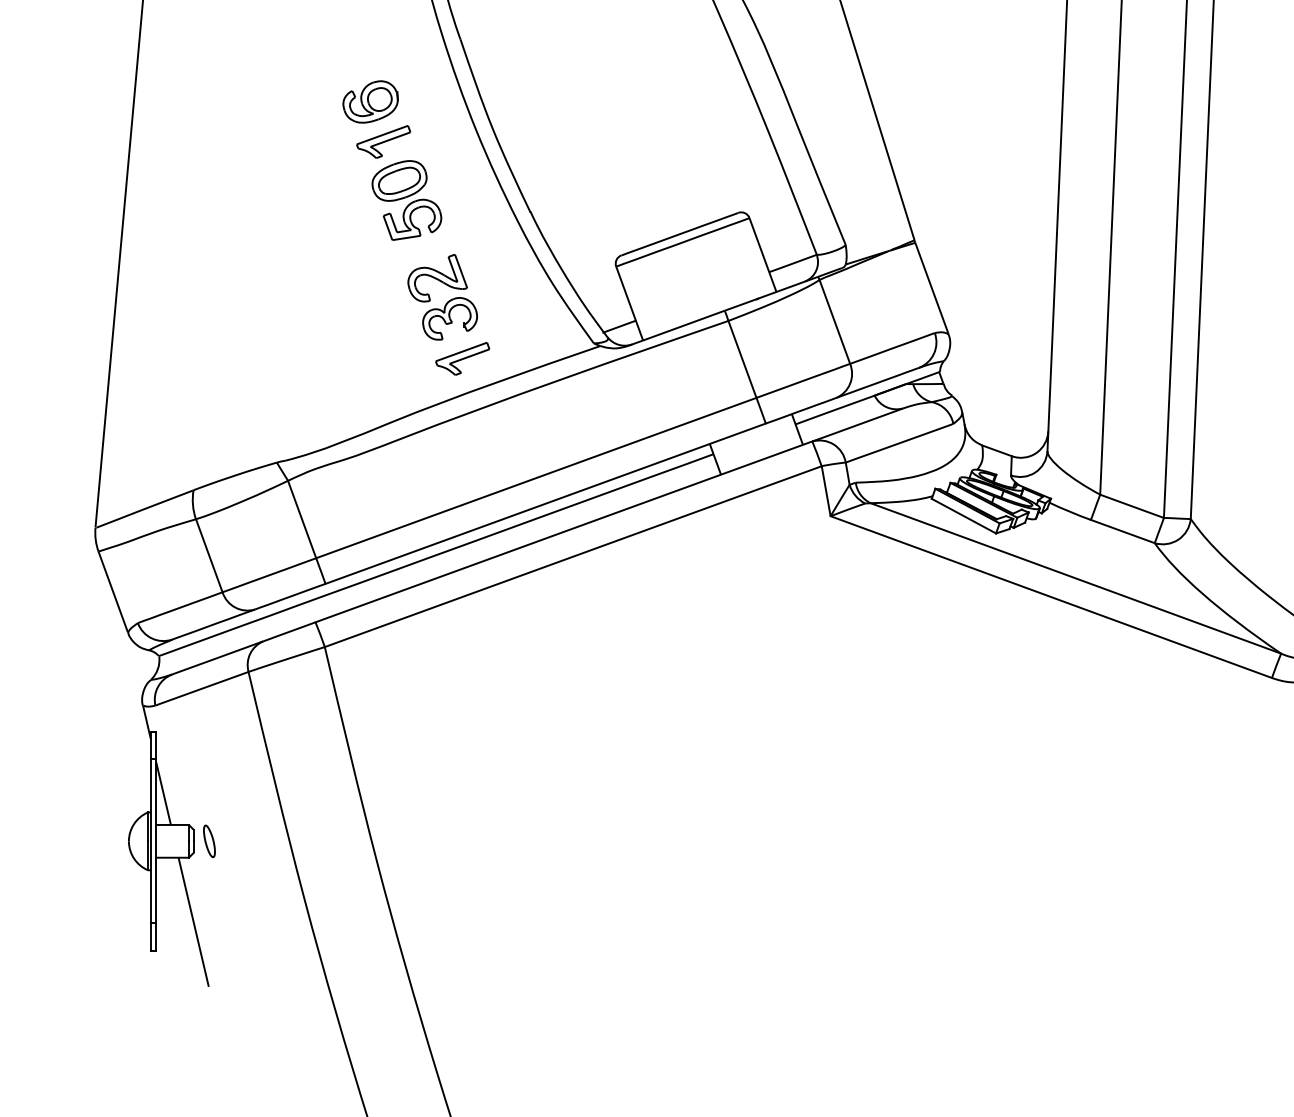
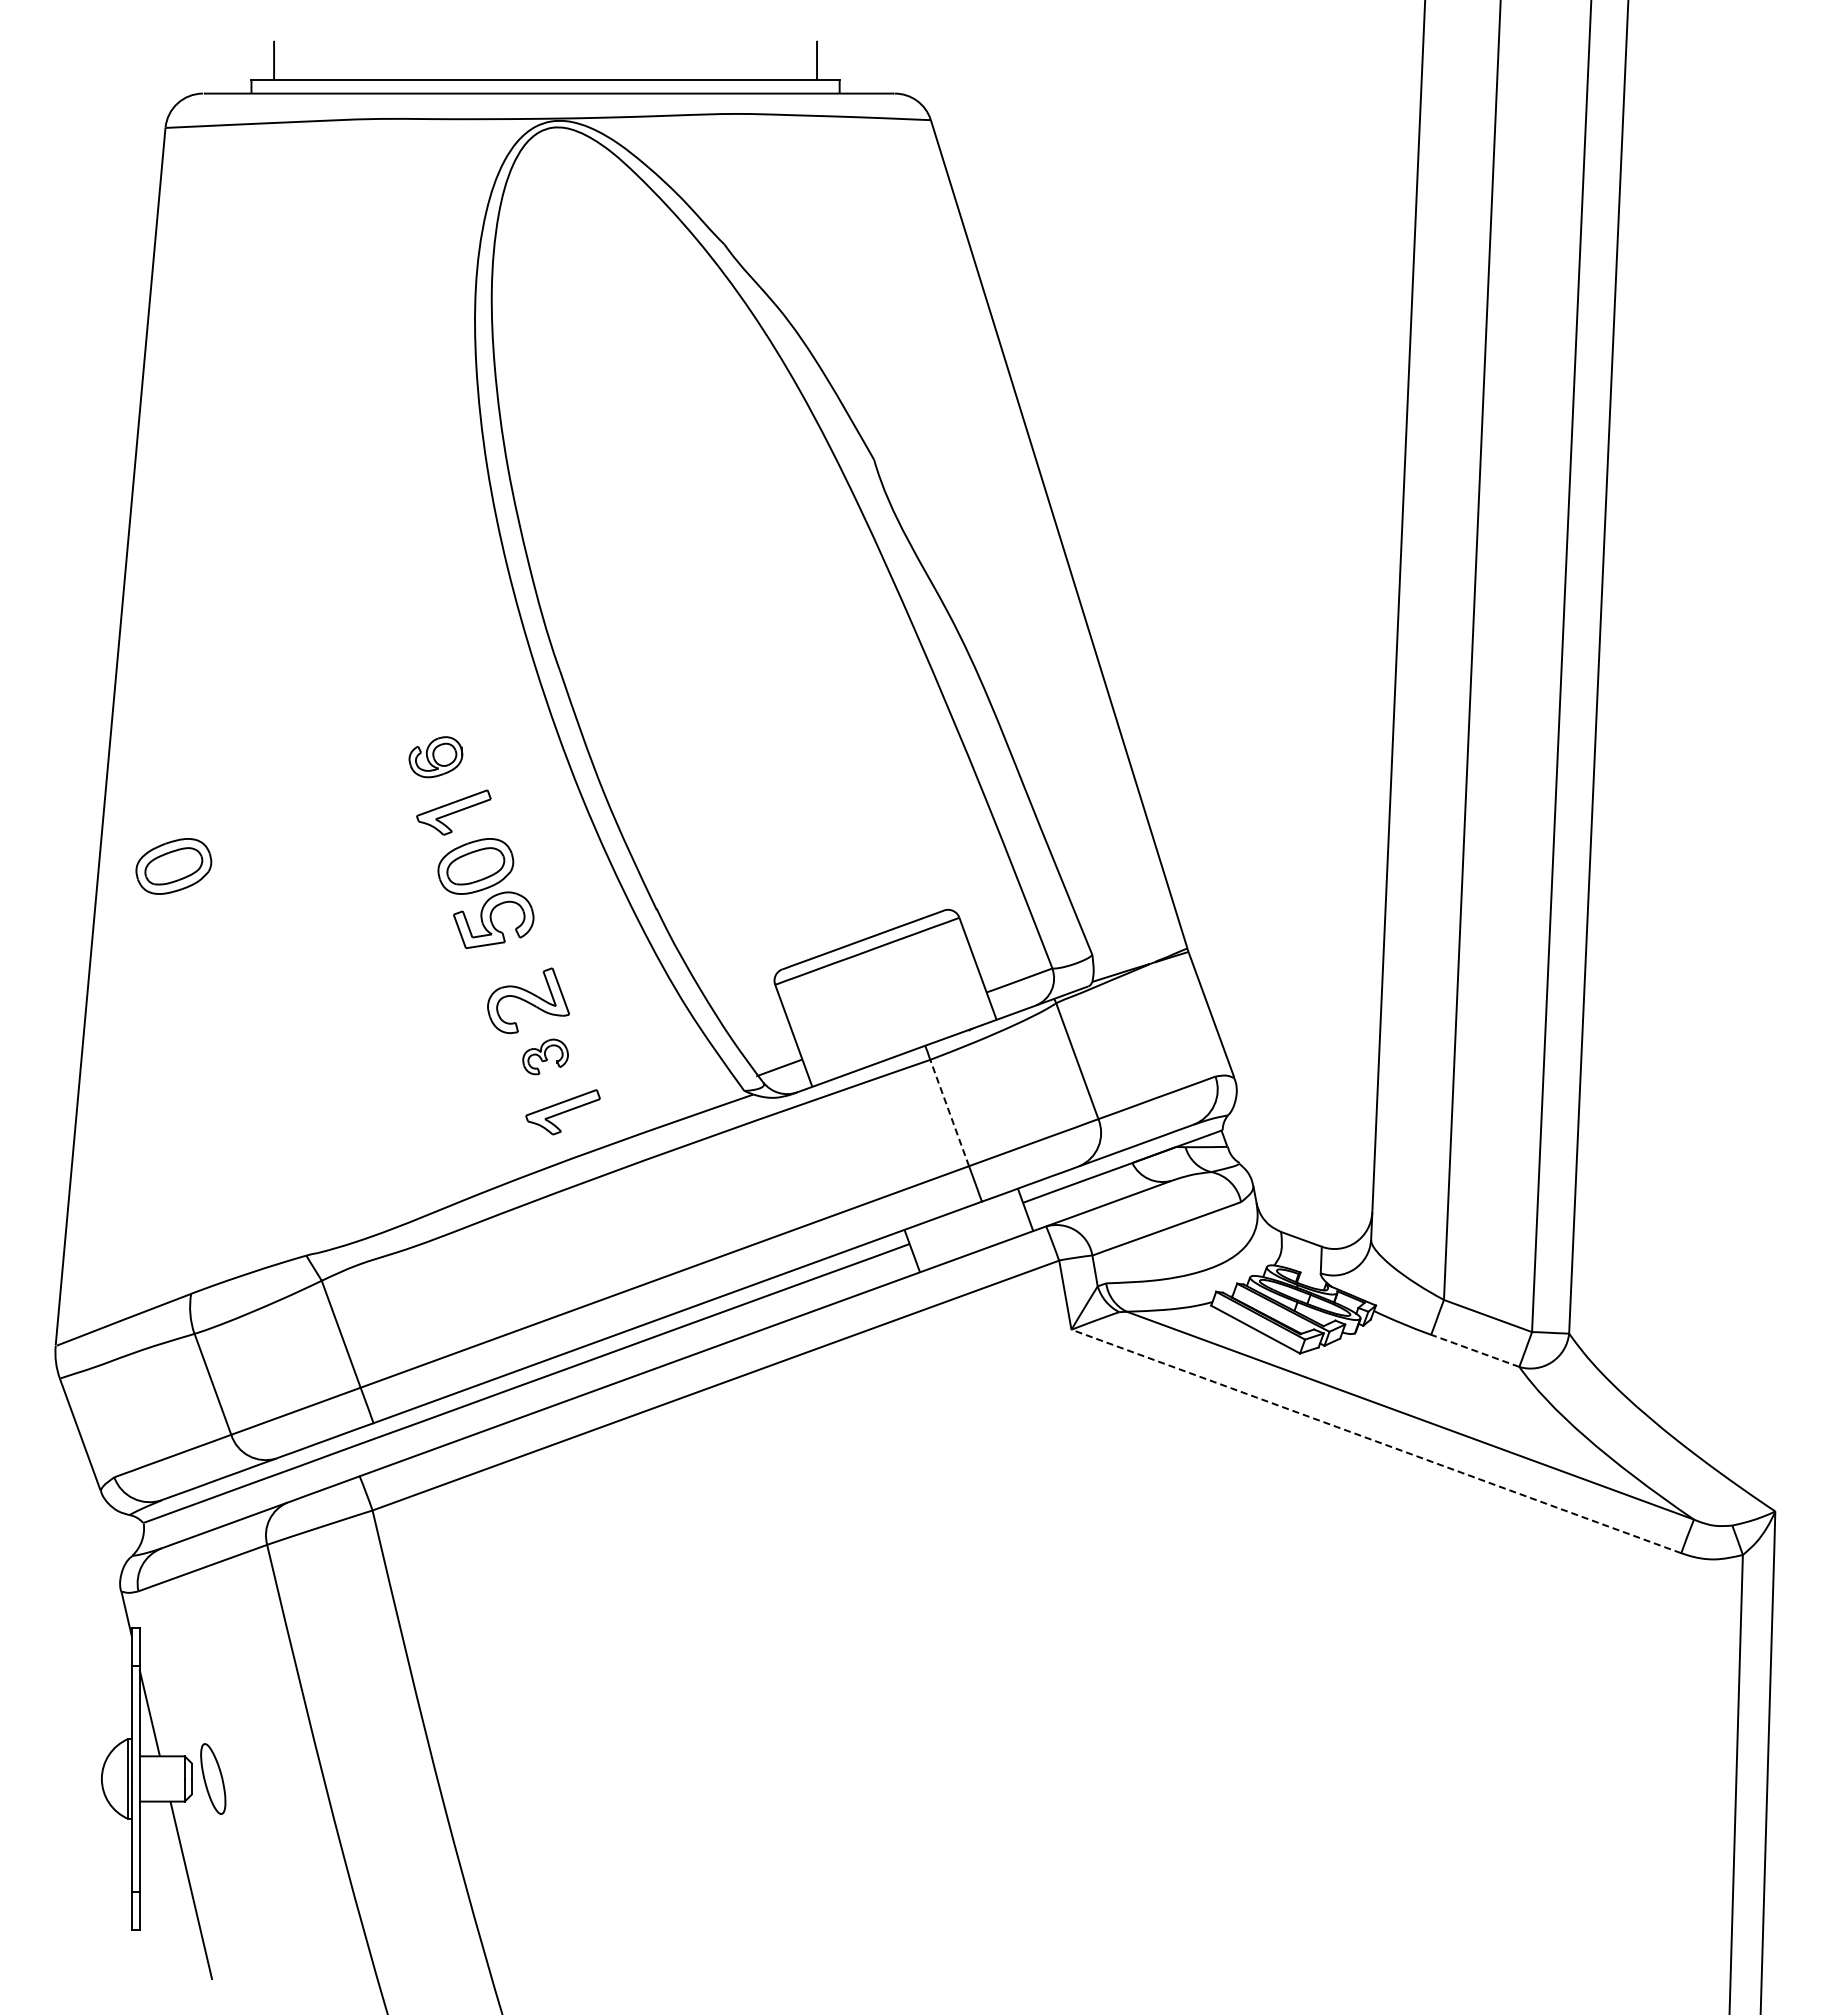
part: (370, 101) -> (435, 756), size x0.7
part: (180, 181) -> (173, 866), added
part: (449, 318) -> (545, 1056), size x0.6
line: (742, 359) -> (949, 1113), solid -> dashed
line: (1123, 531) -> (1475, 1350), solid -> dashed
line: (1051, 597) -> (1376, 1441), solid -> dashed
part: (208, 841) -> (212, 1778), size x1.6

